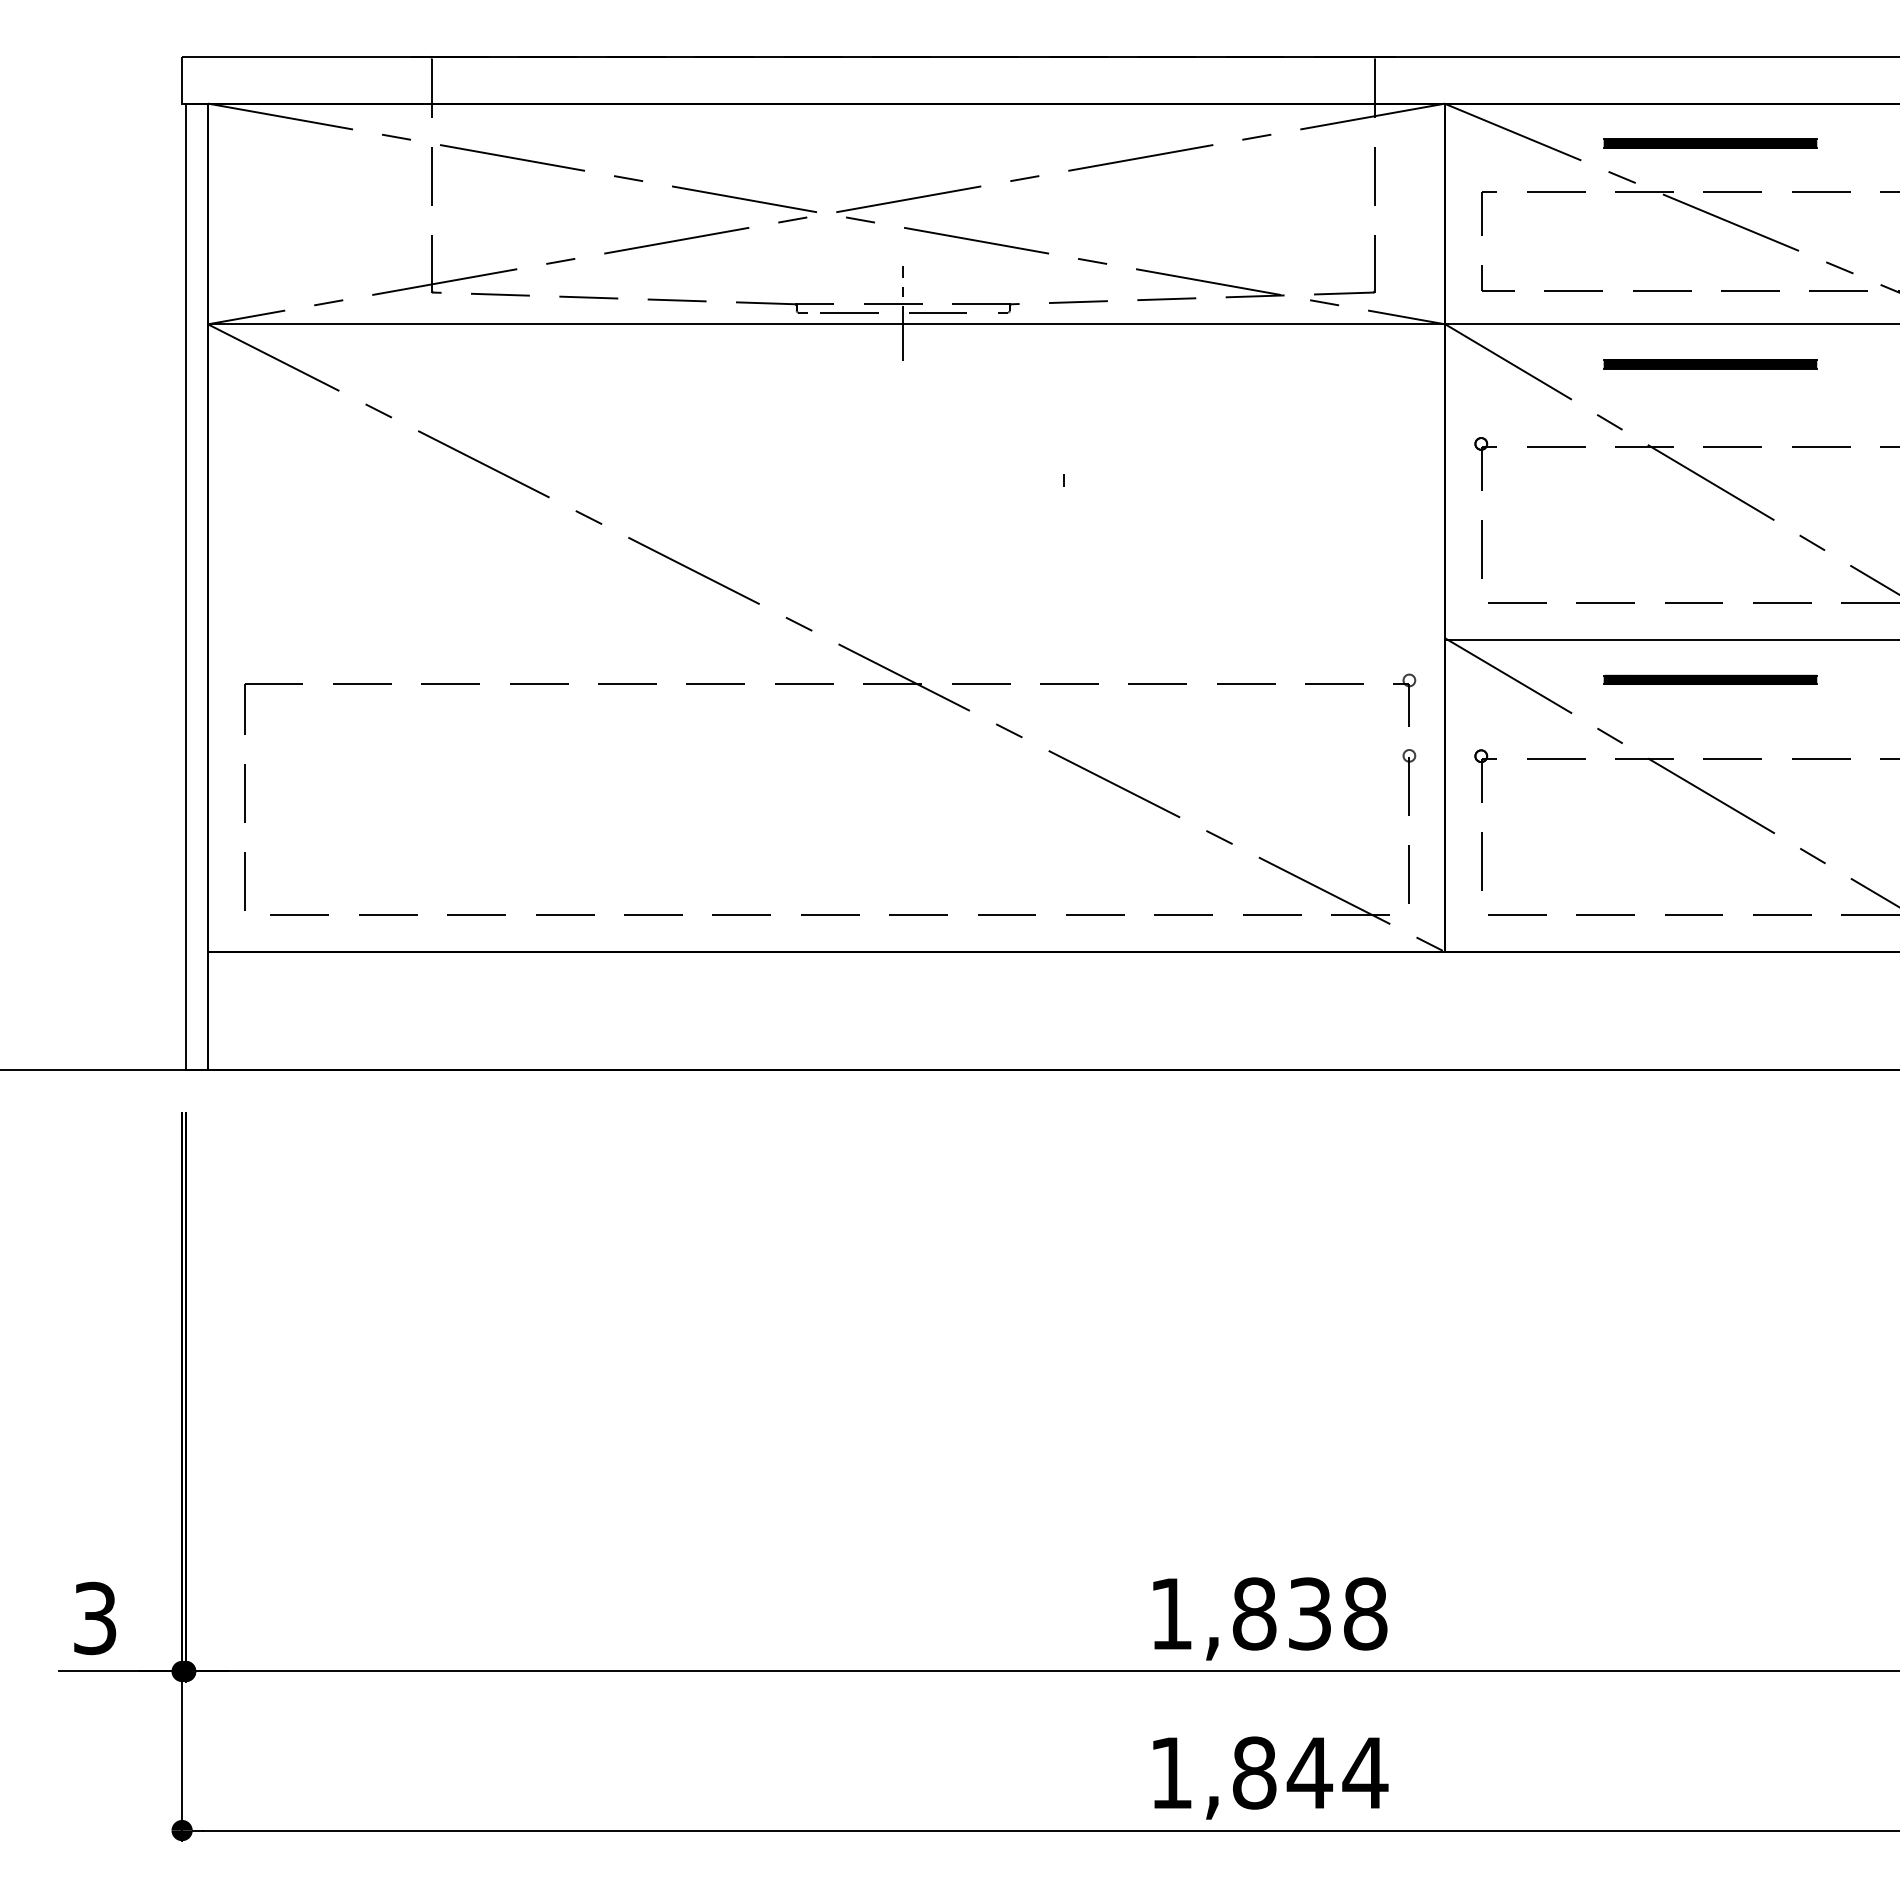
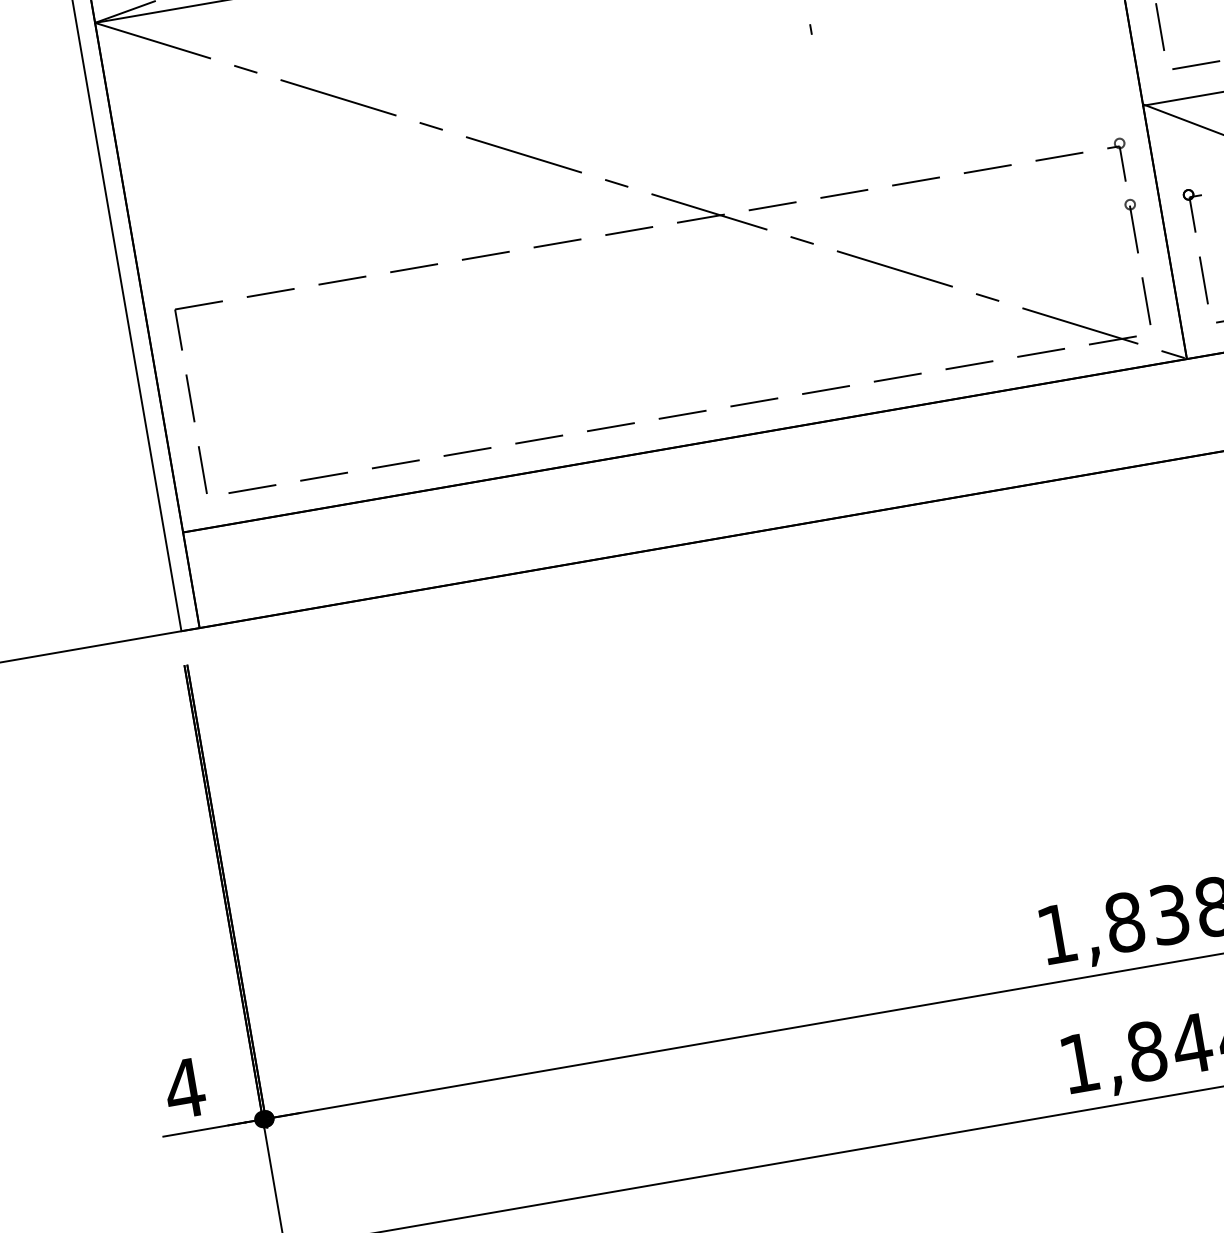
text: (95, 1618) -> (185, 1088), 3 -> 4

